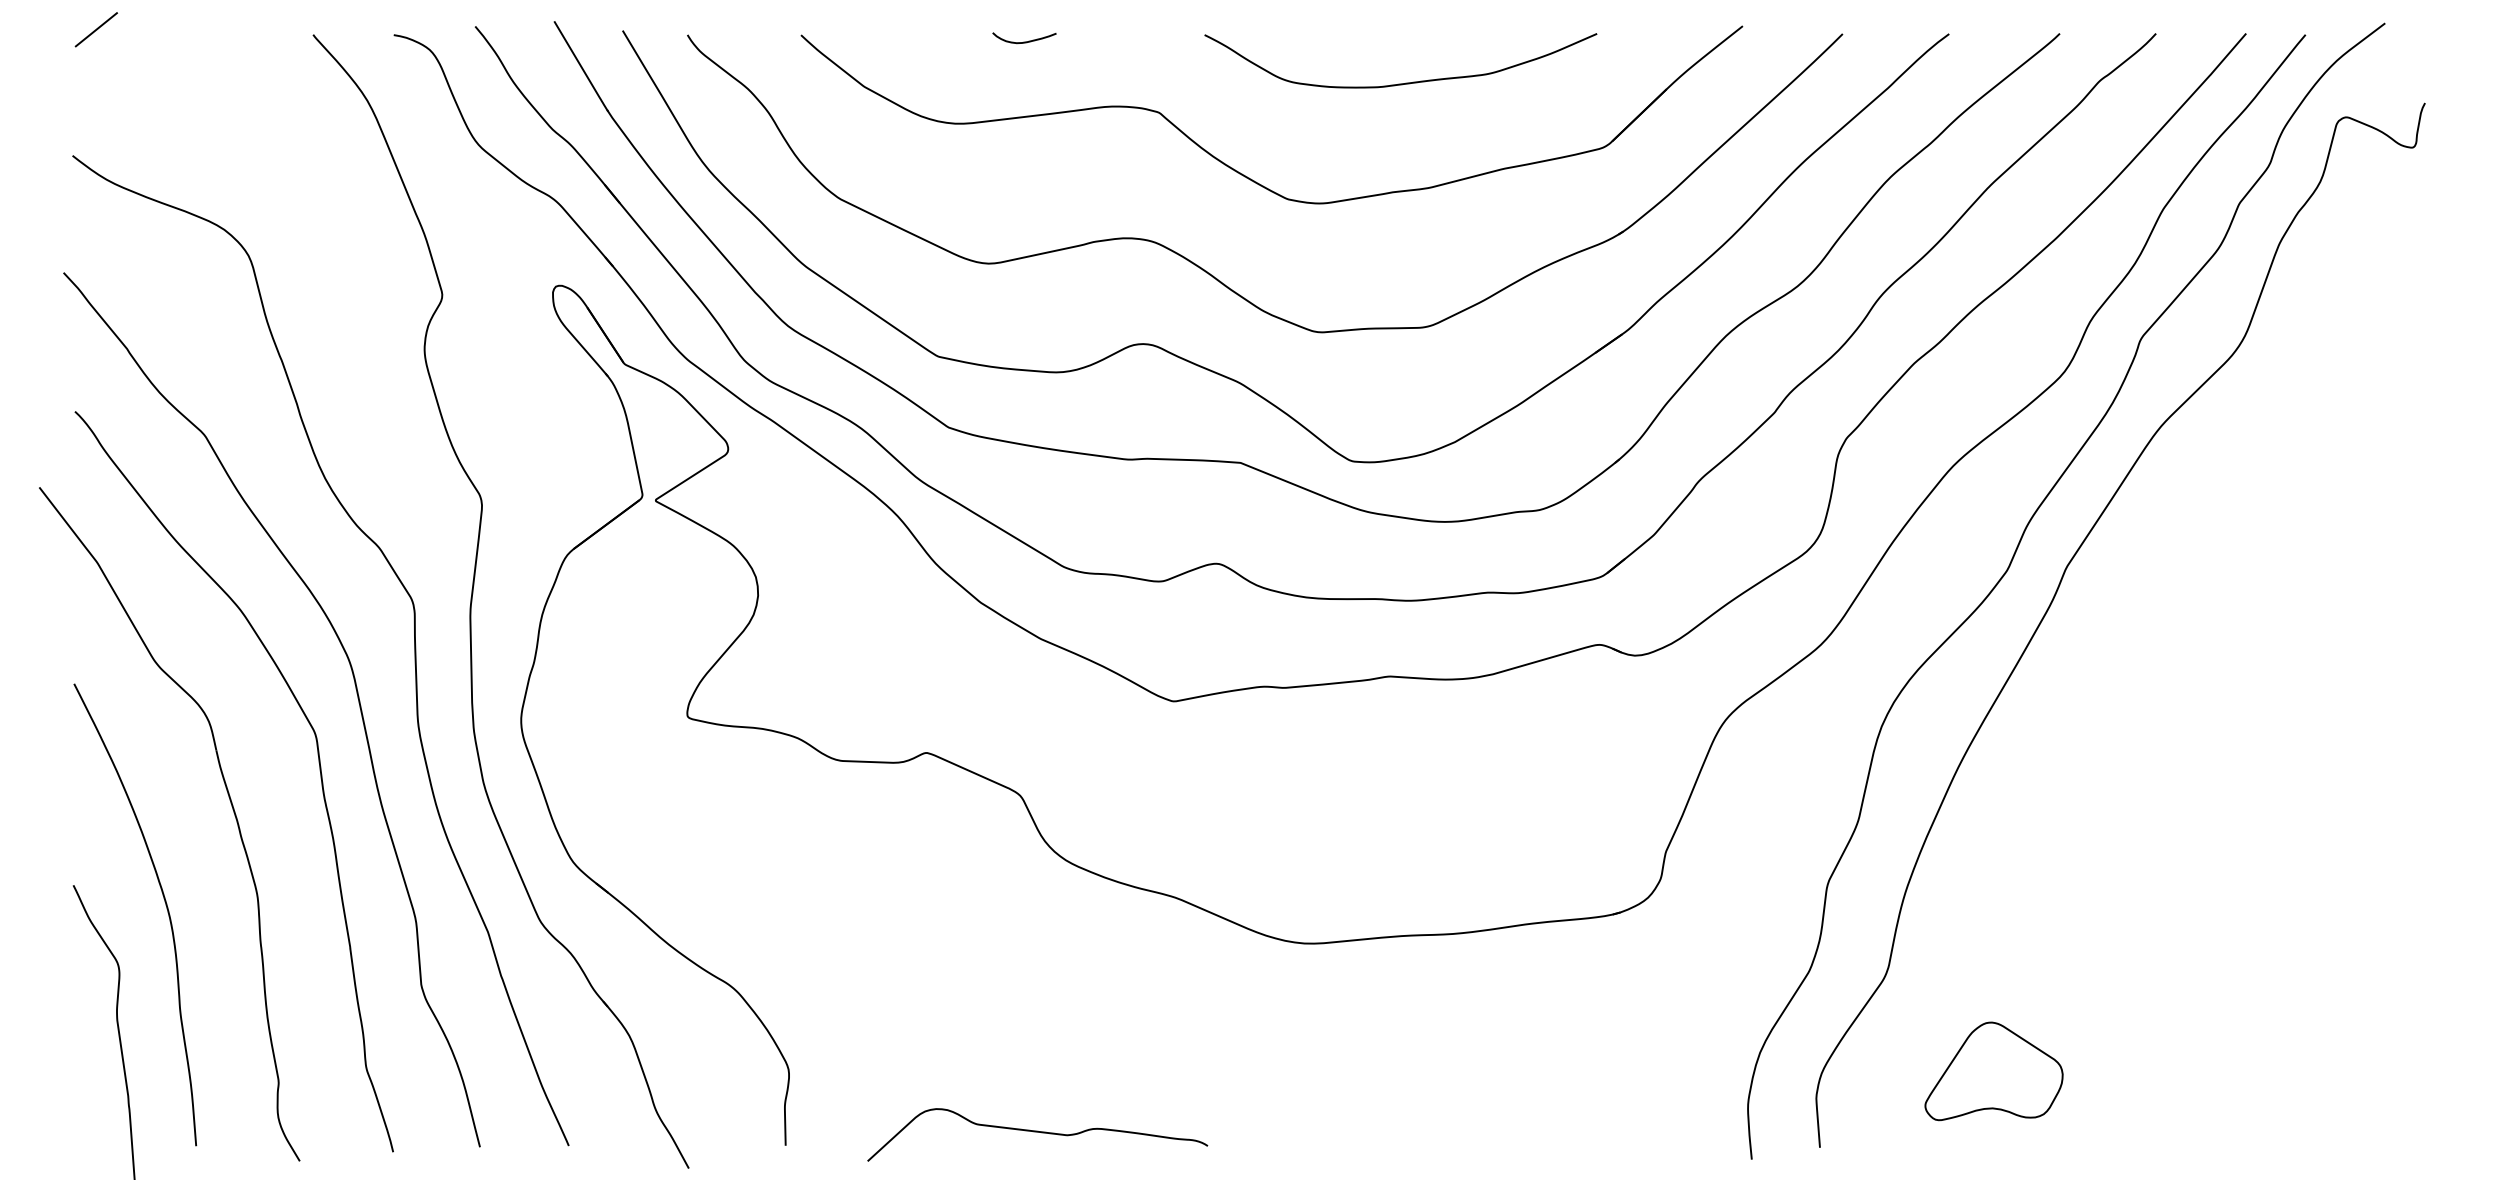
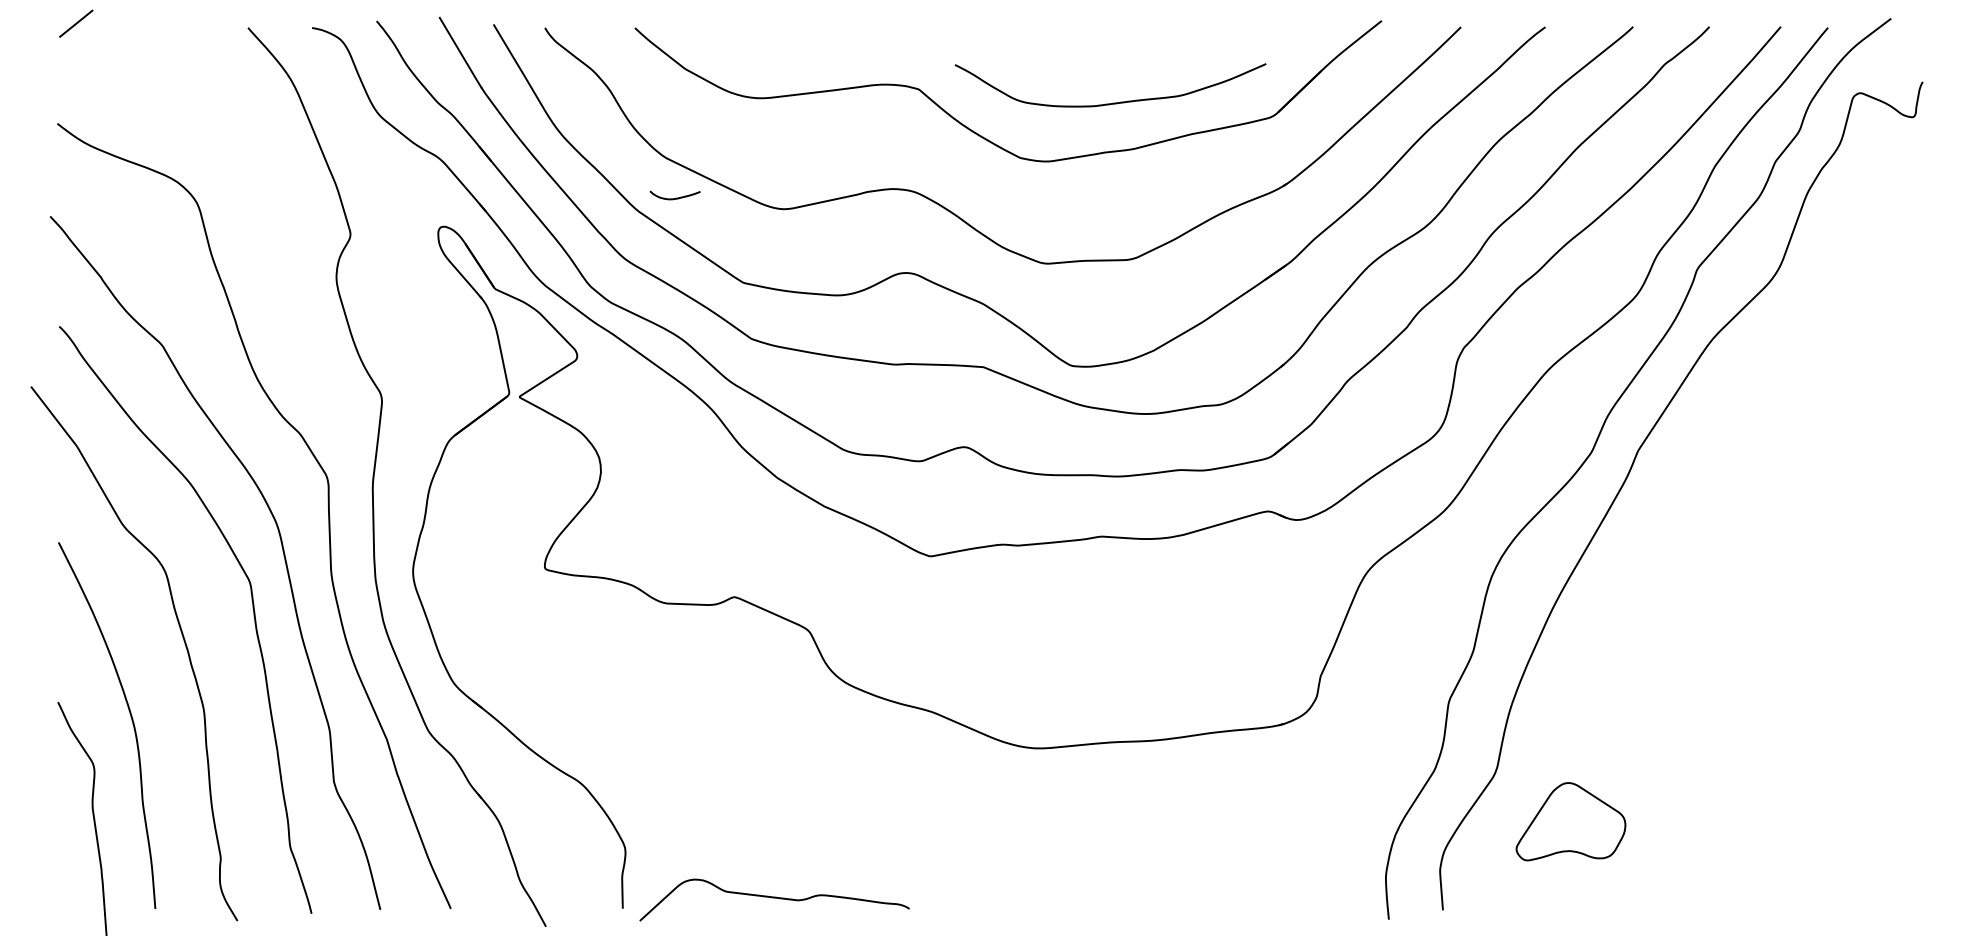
curve: (1026, 40) -> (676, 197), moved
curve: (1404, 82) -> (1113, 102), moved
part: (1993, 1071) -> (1570, 821), moved
curve: (1037, 1132) -> (774, 898), moved

